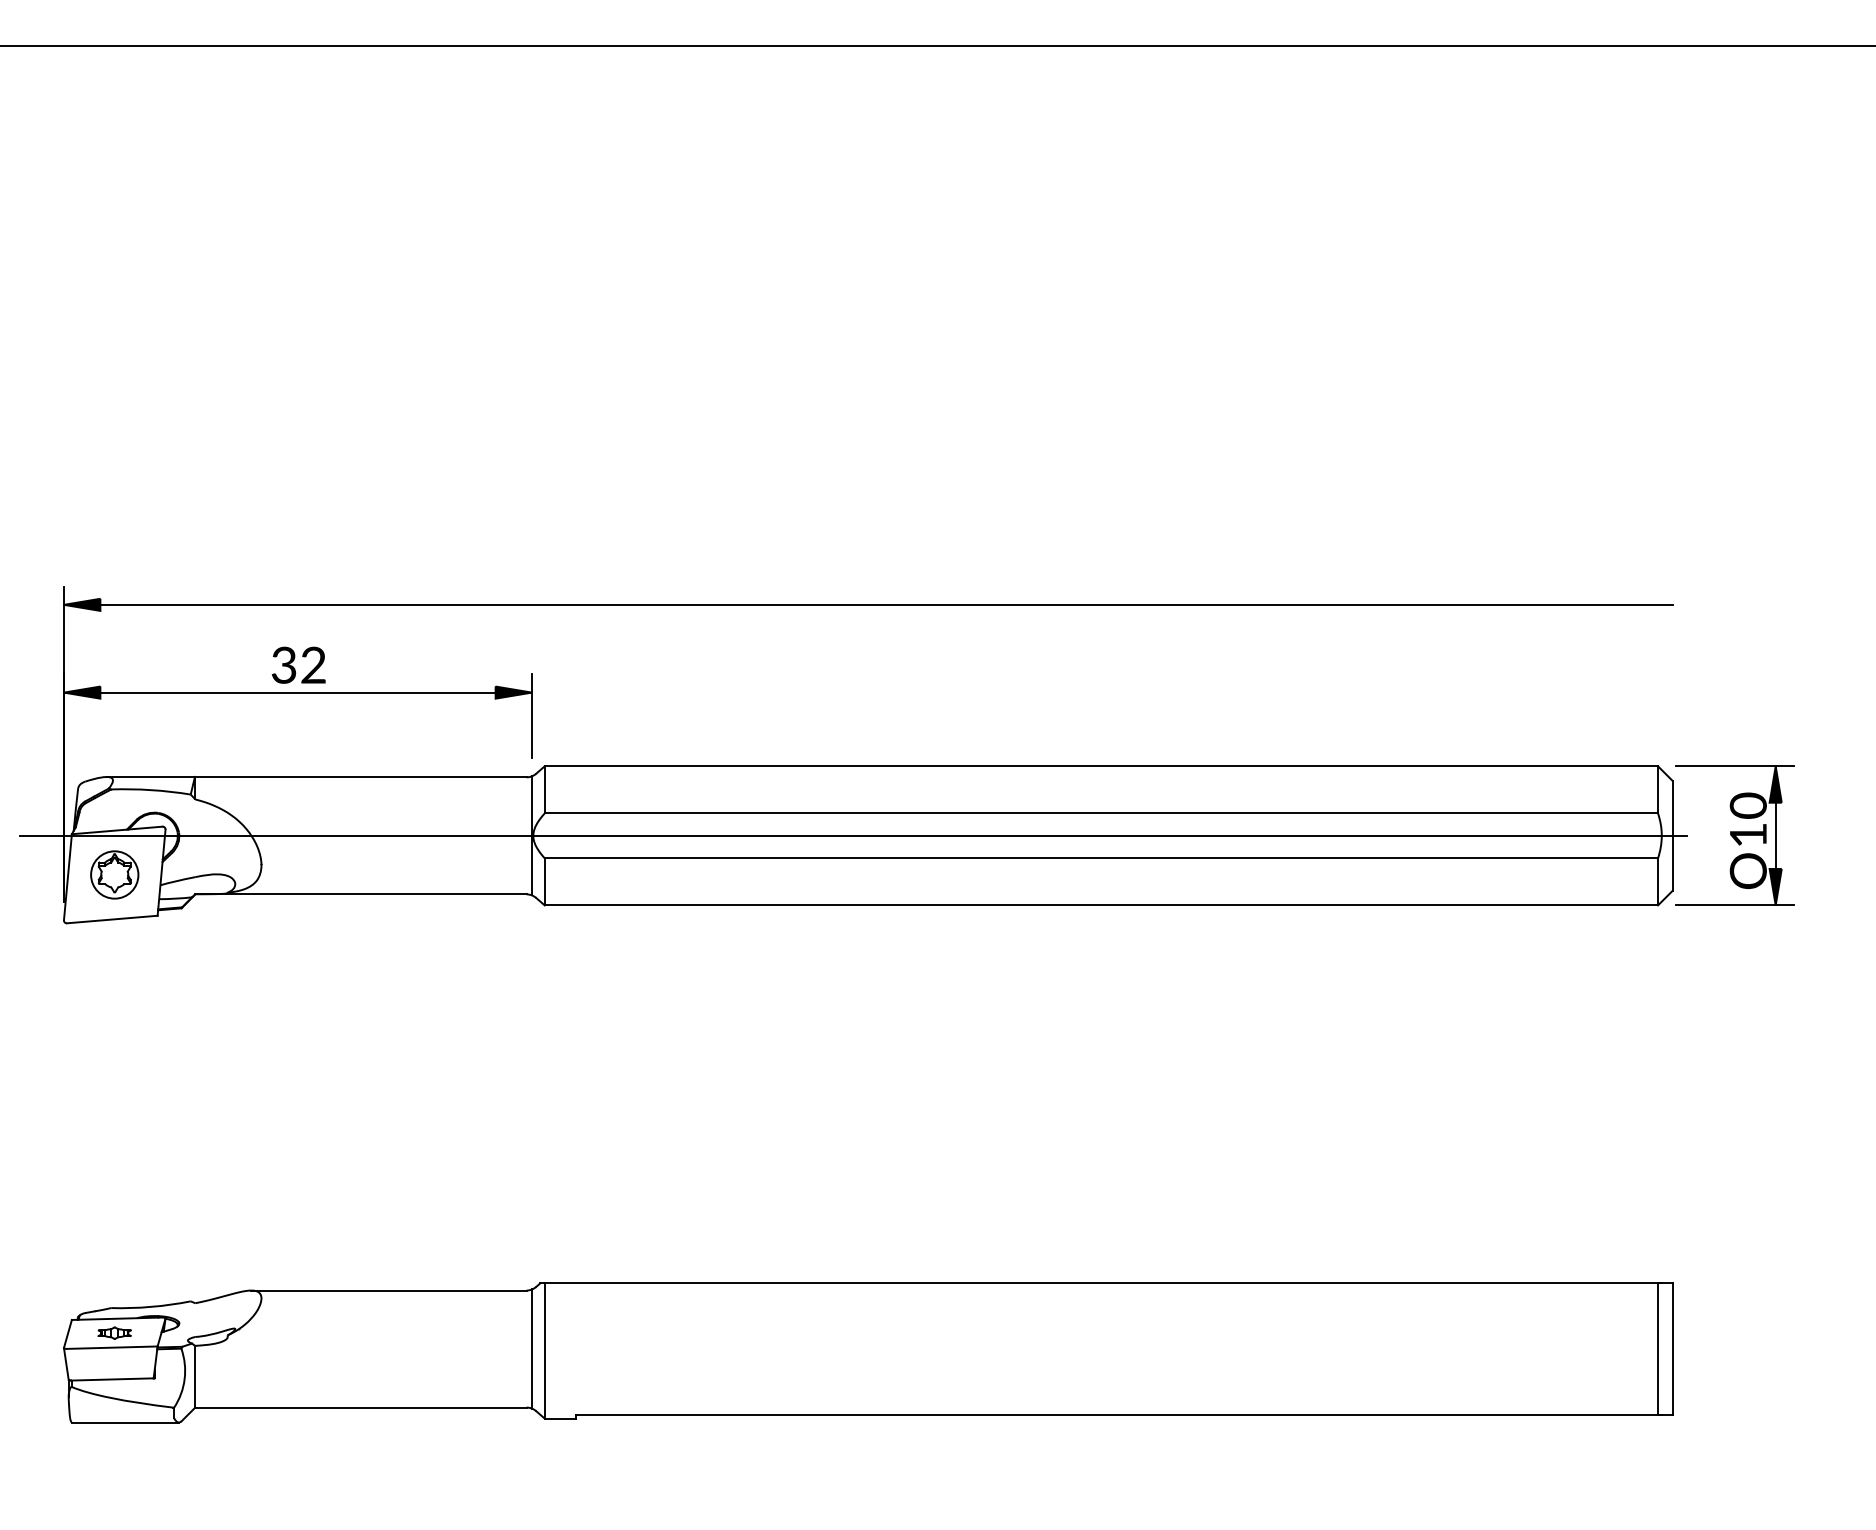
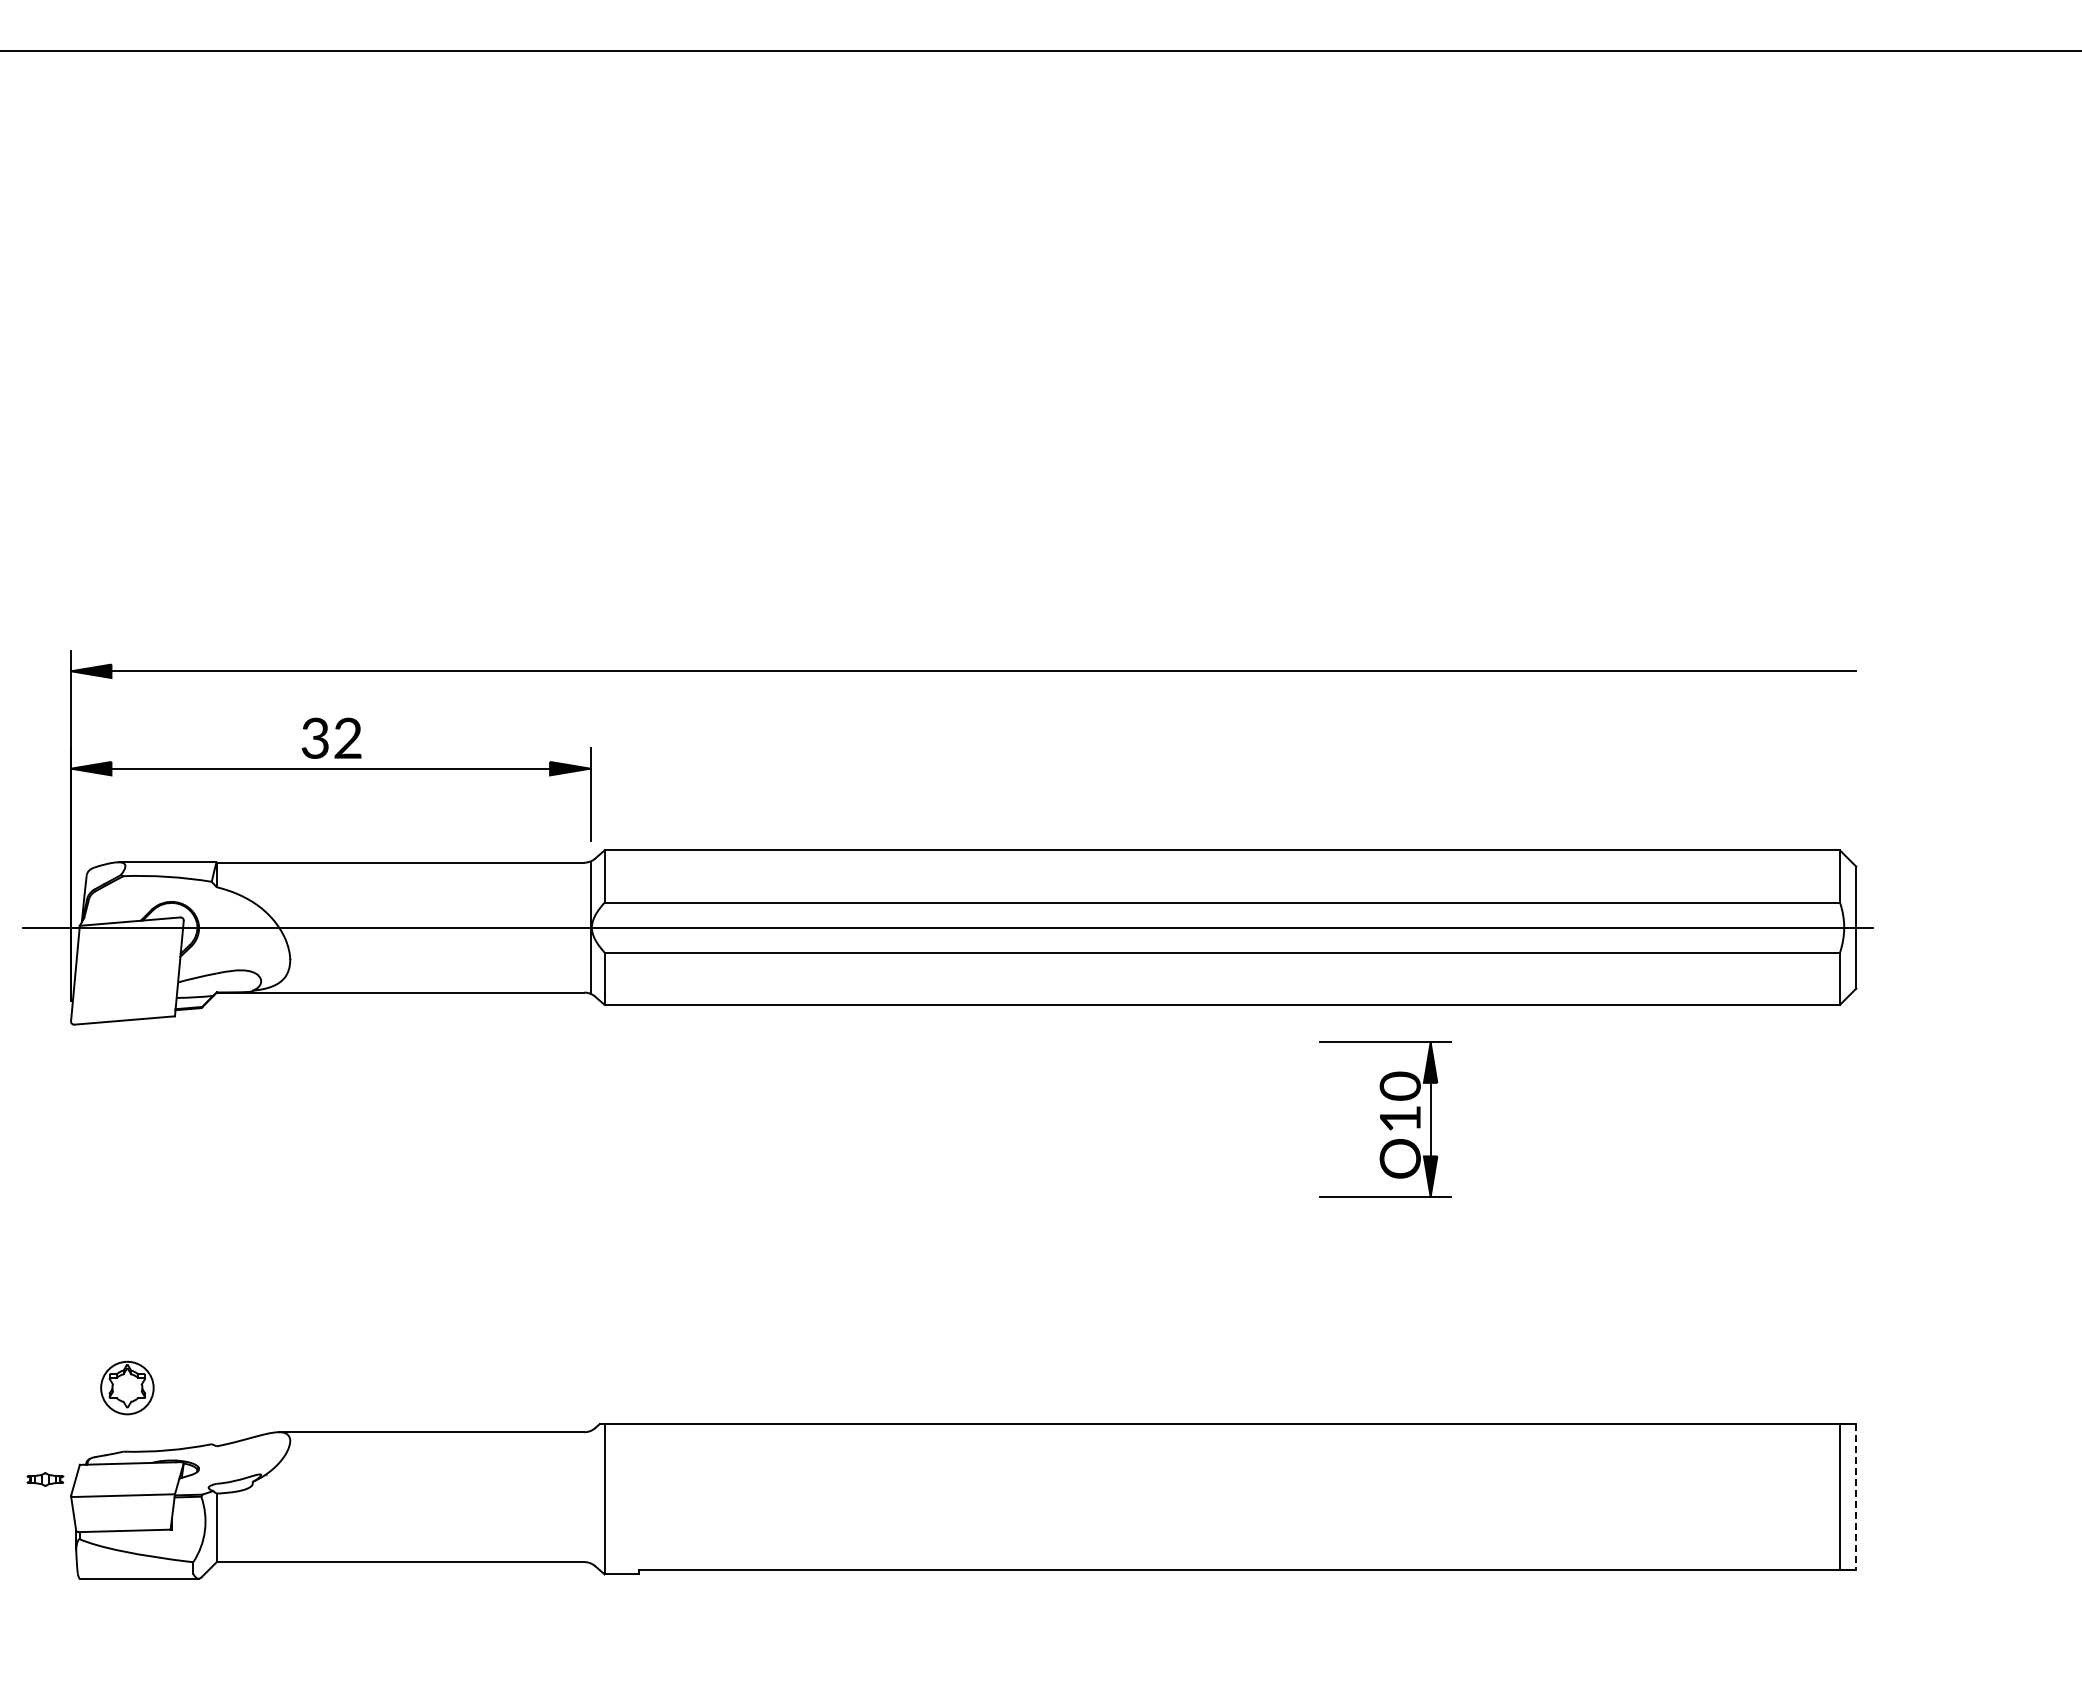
part: (1735, 835) -> (1385, 1119), moved
part: (114, 874) -> (127, 1387), moved
part: (114, 1333) -> (45, 1479), moved
line: (532, 1349) -> (590, 1497), removed
line: (1672, 1349) -> (1856, 1497), solid -> dashed

